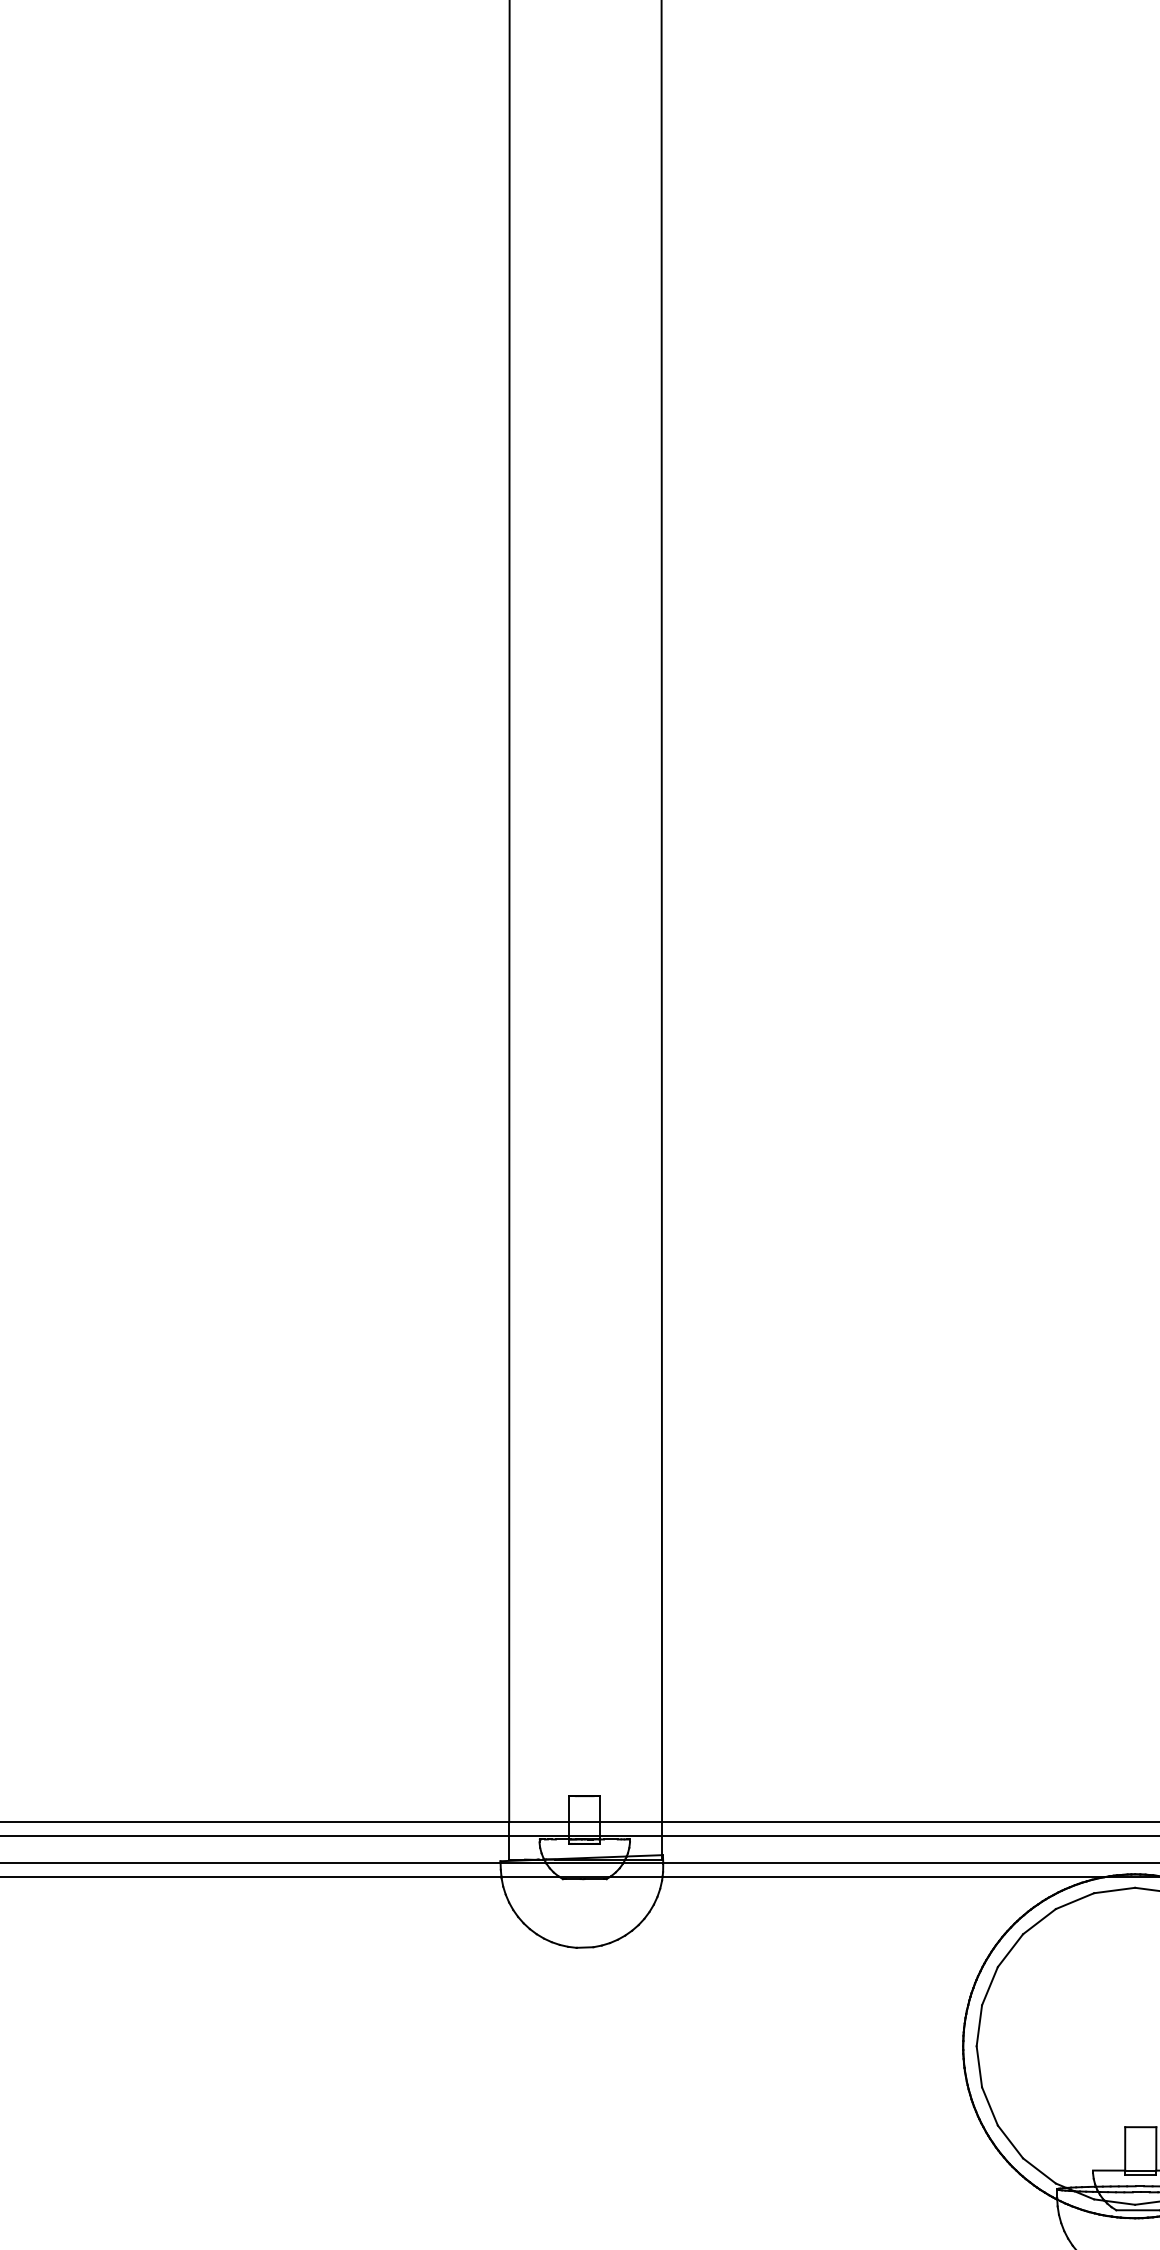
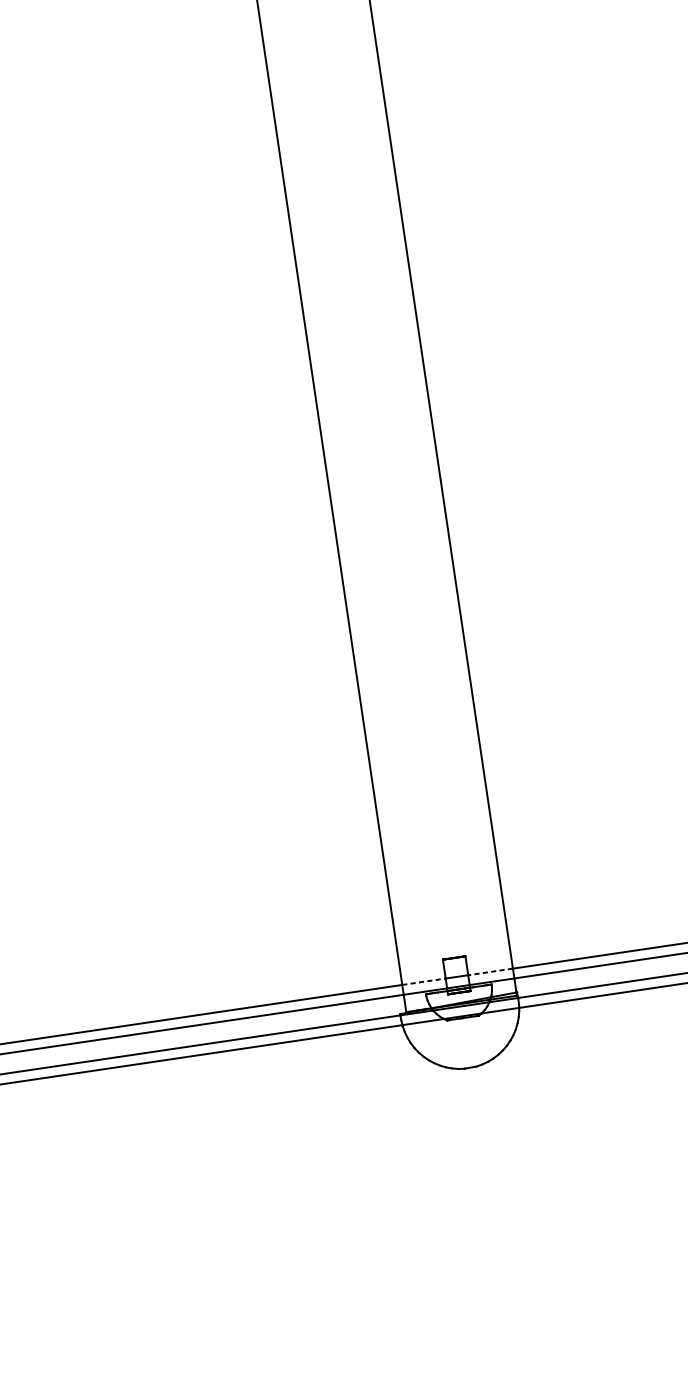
line: (539, 1822) -> (424, 981), solid -> dashed
line: (631, 1822) -> (490, 972), solid -> dashed

